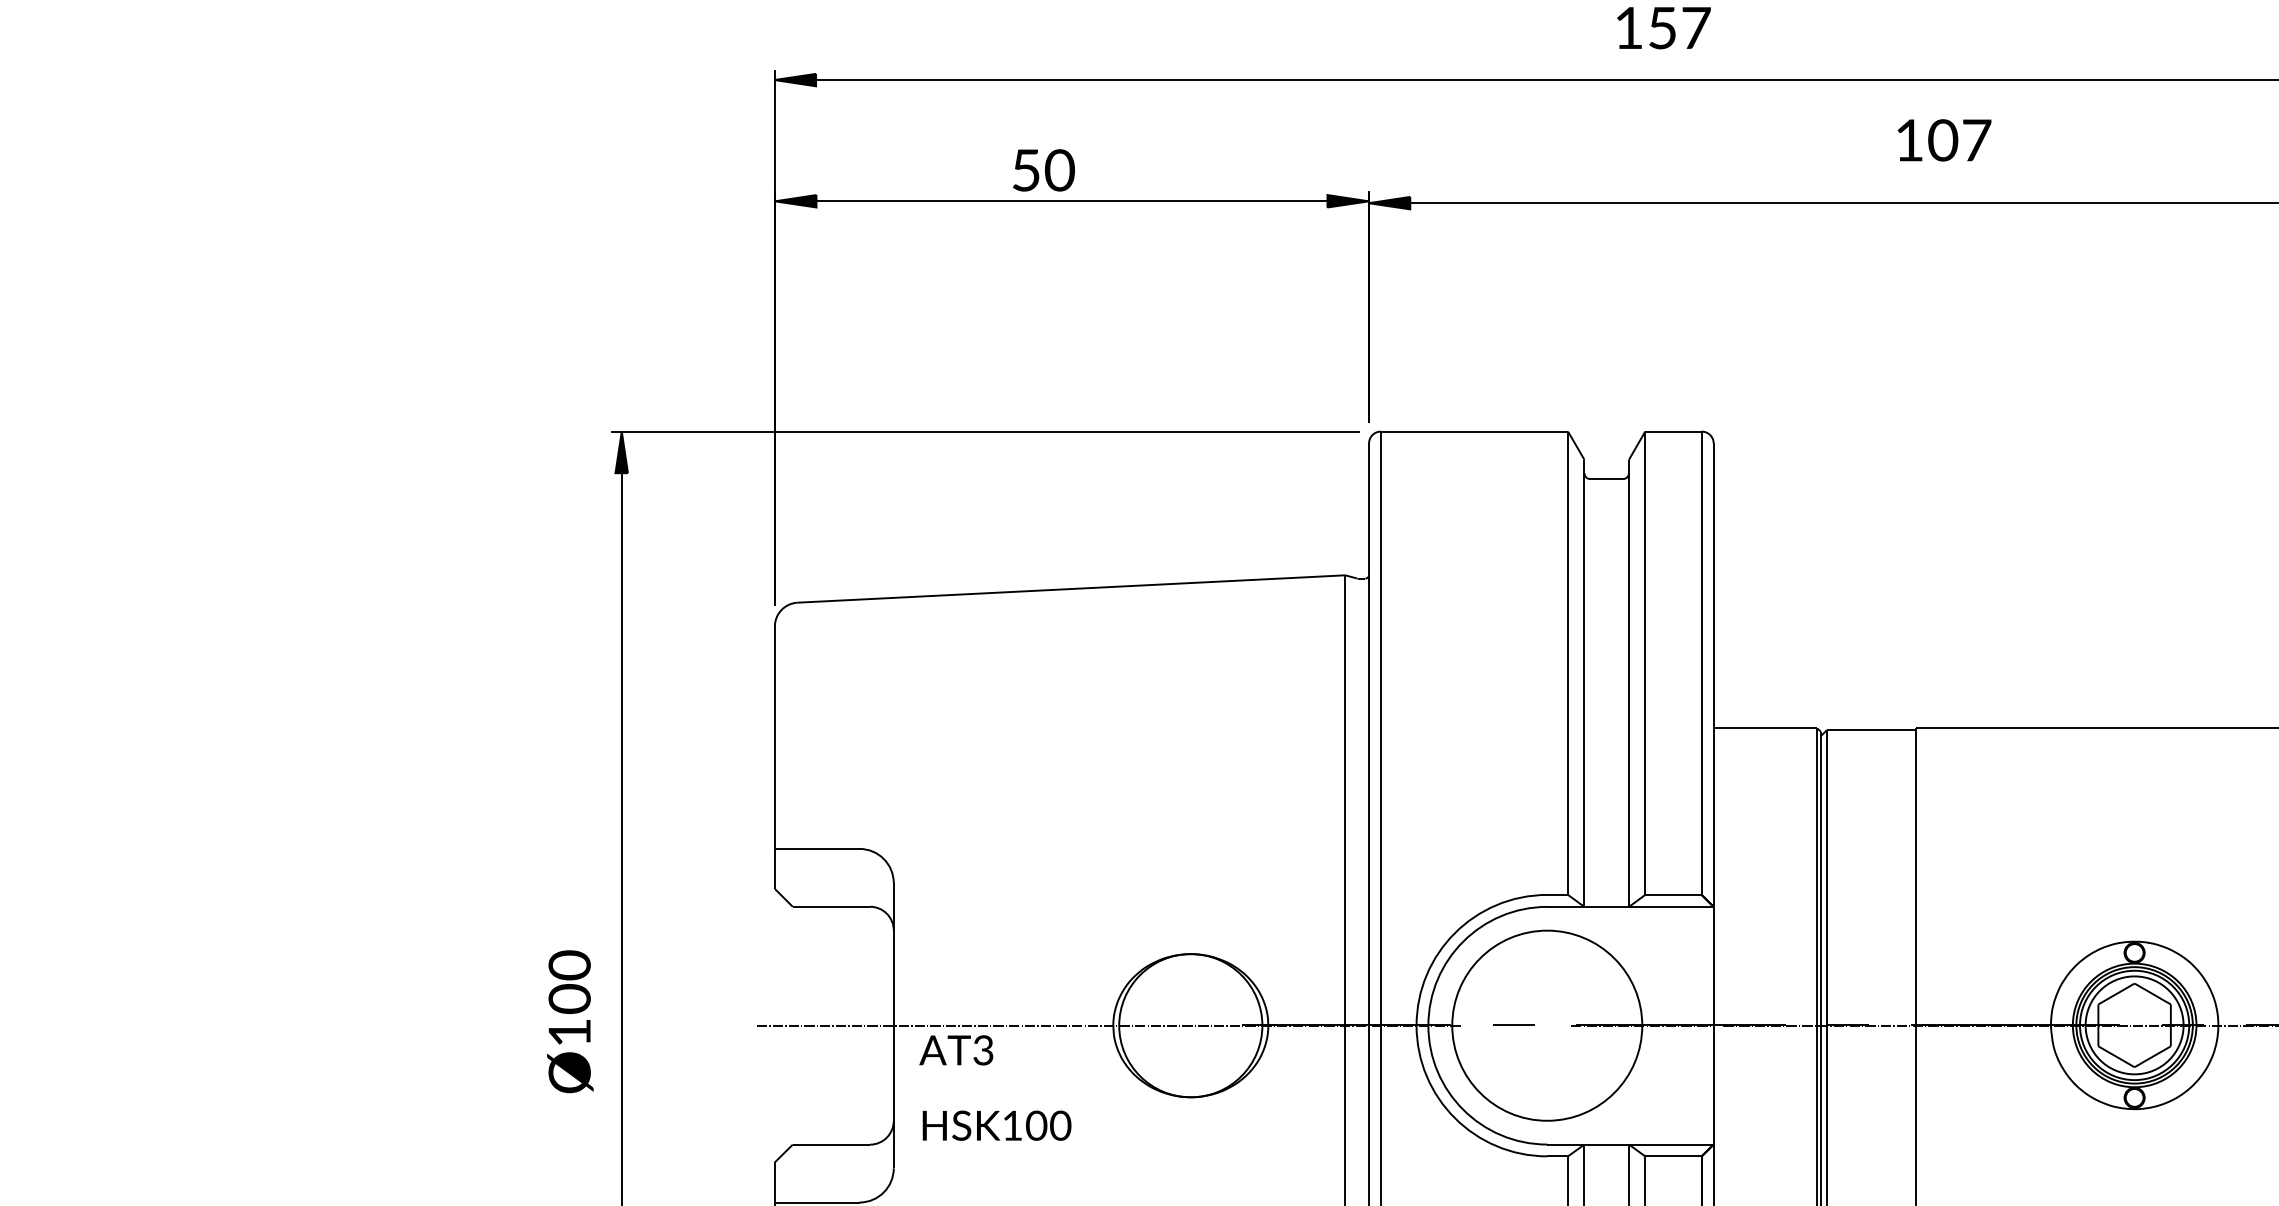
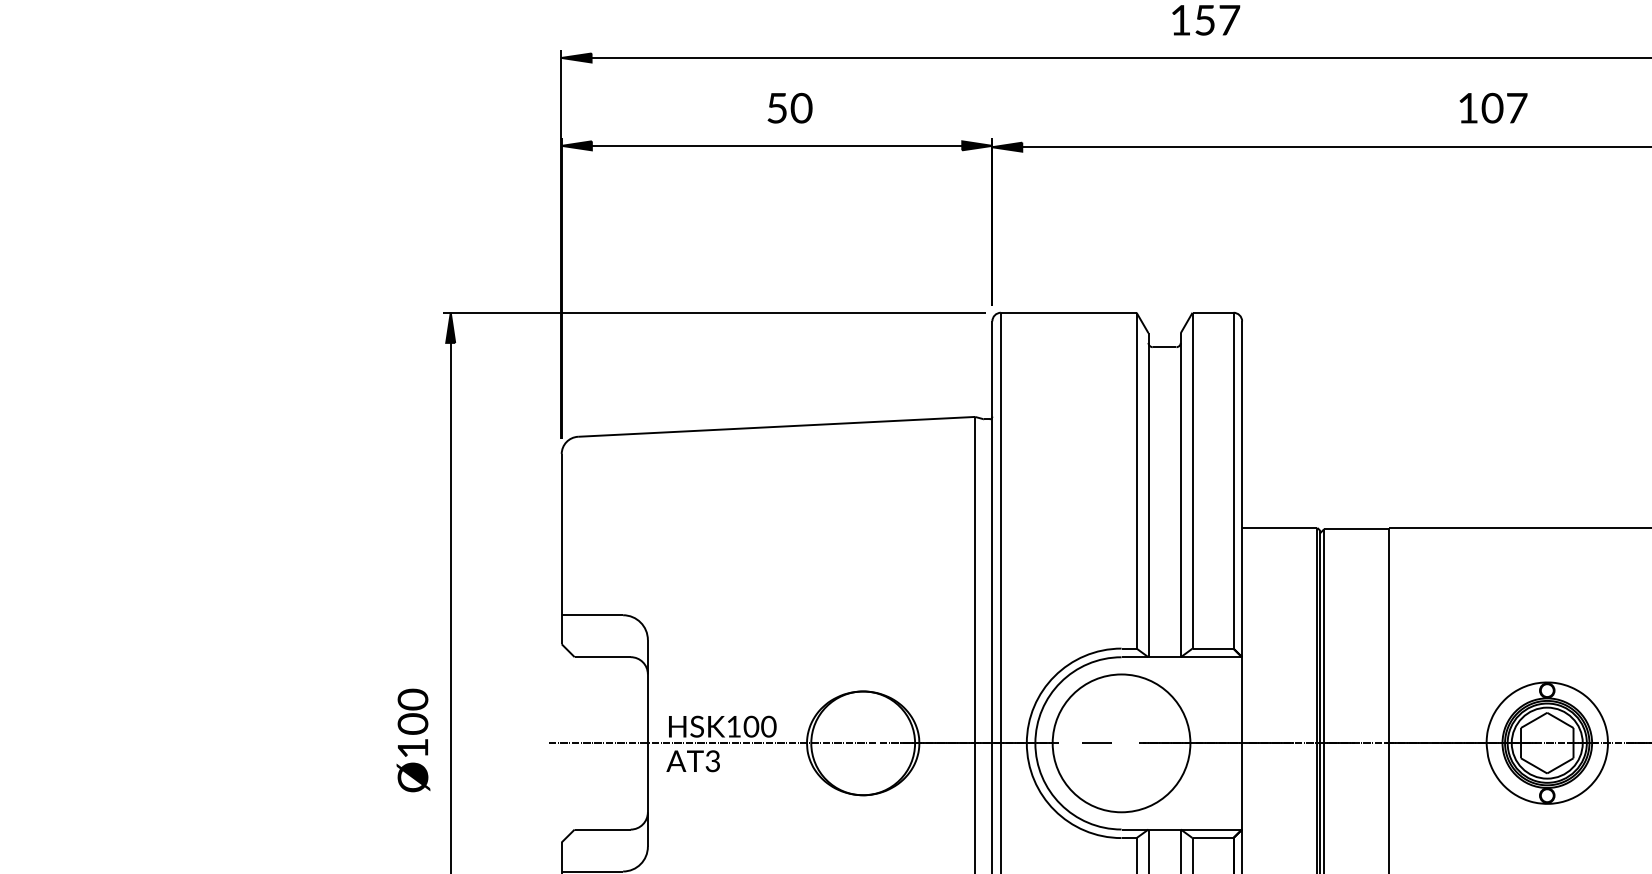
text: (1944, 140) -> (1493, 108), moved
text: (1043, 170) -> (789, 108), moved
text: (996, 1125) -> (722, 726), moved

